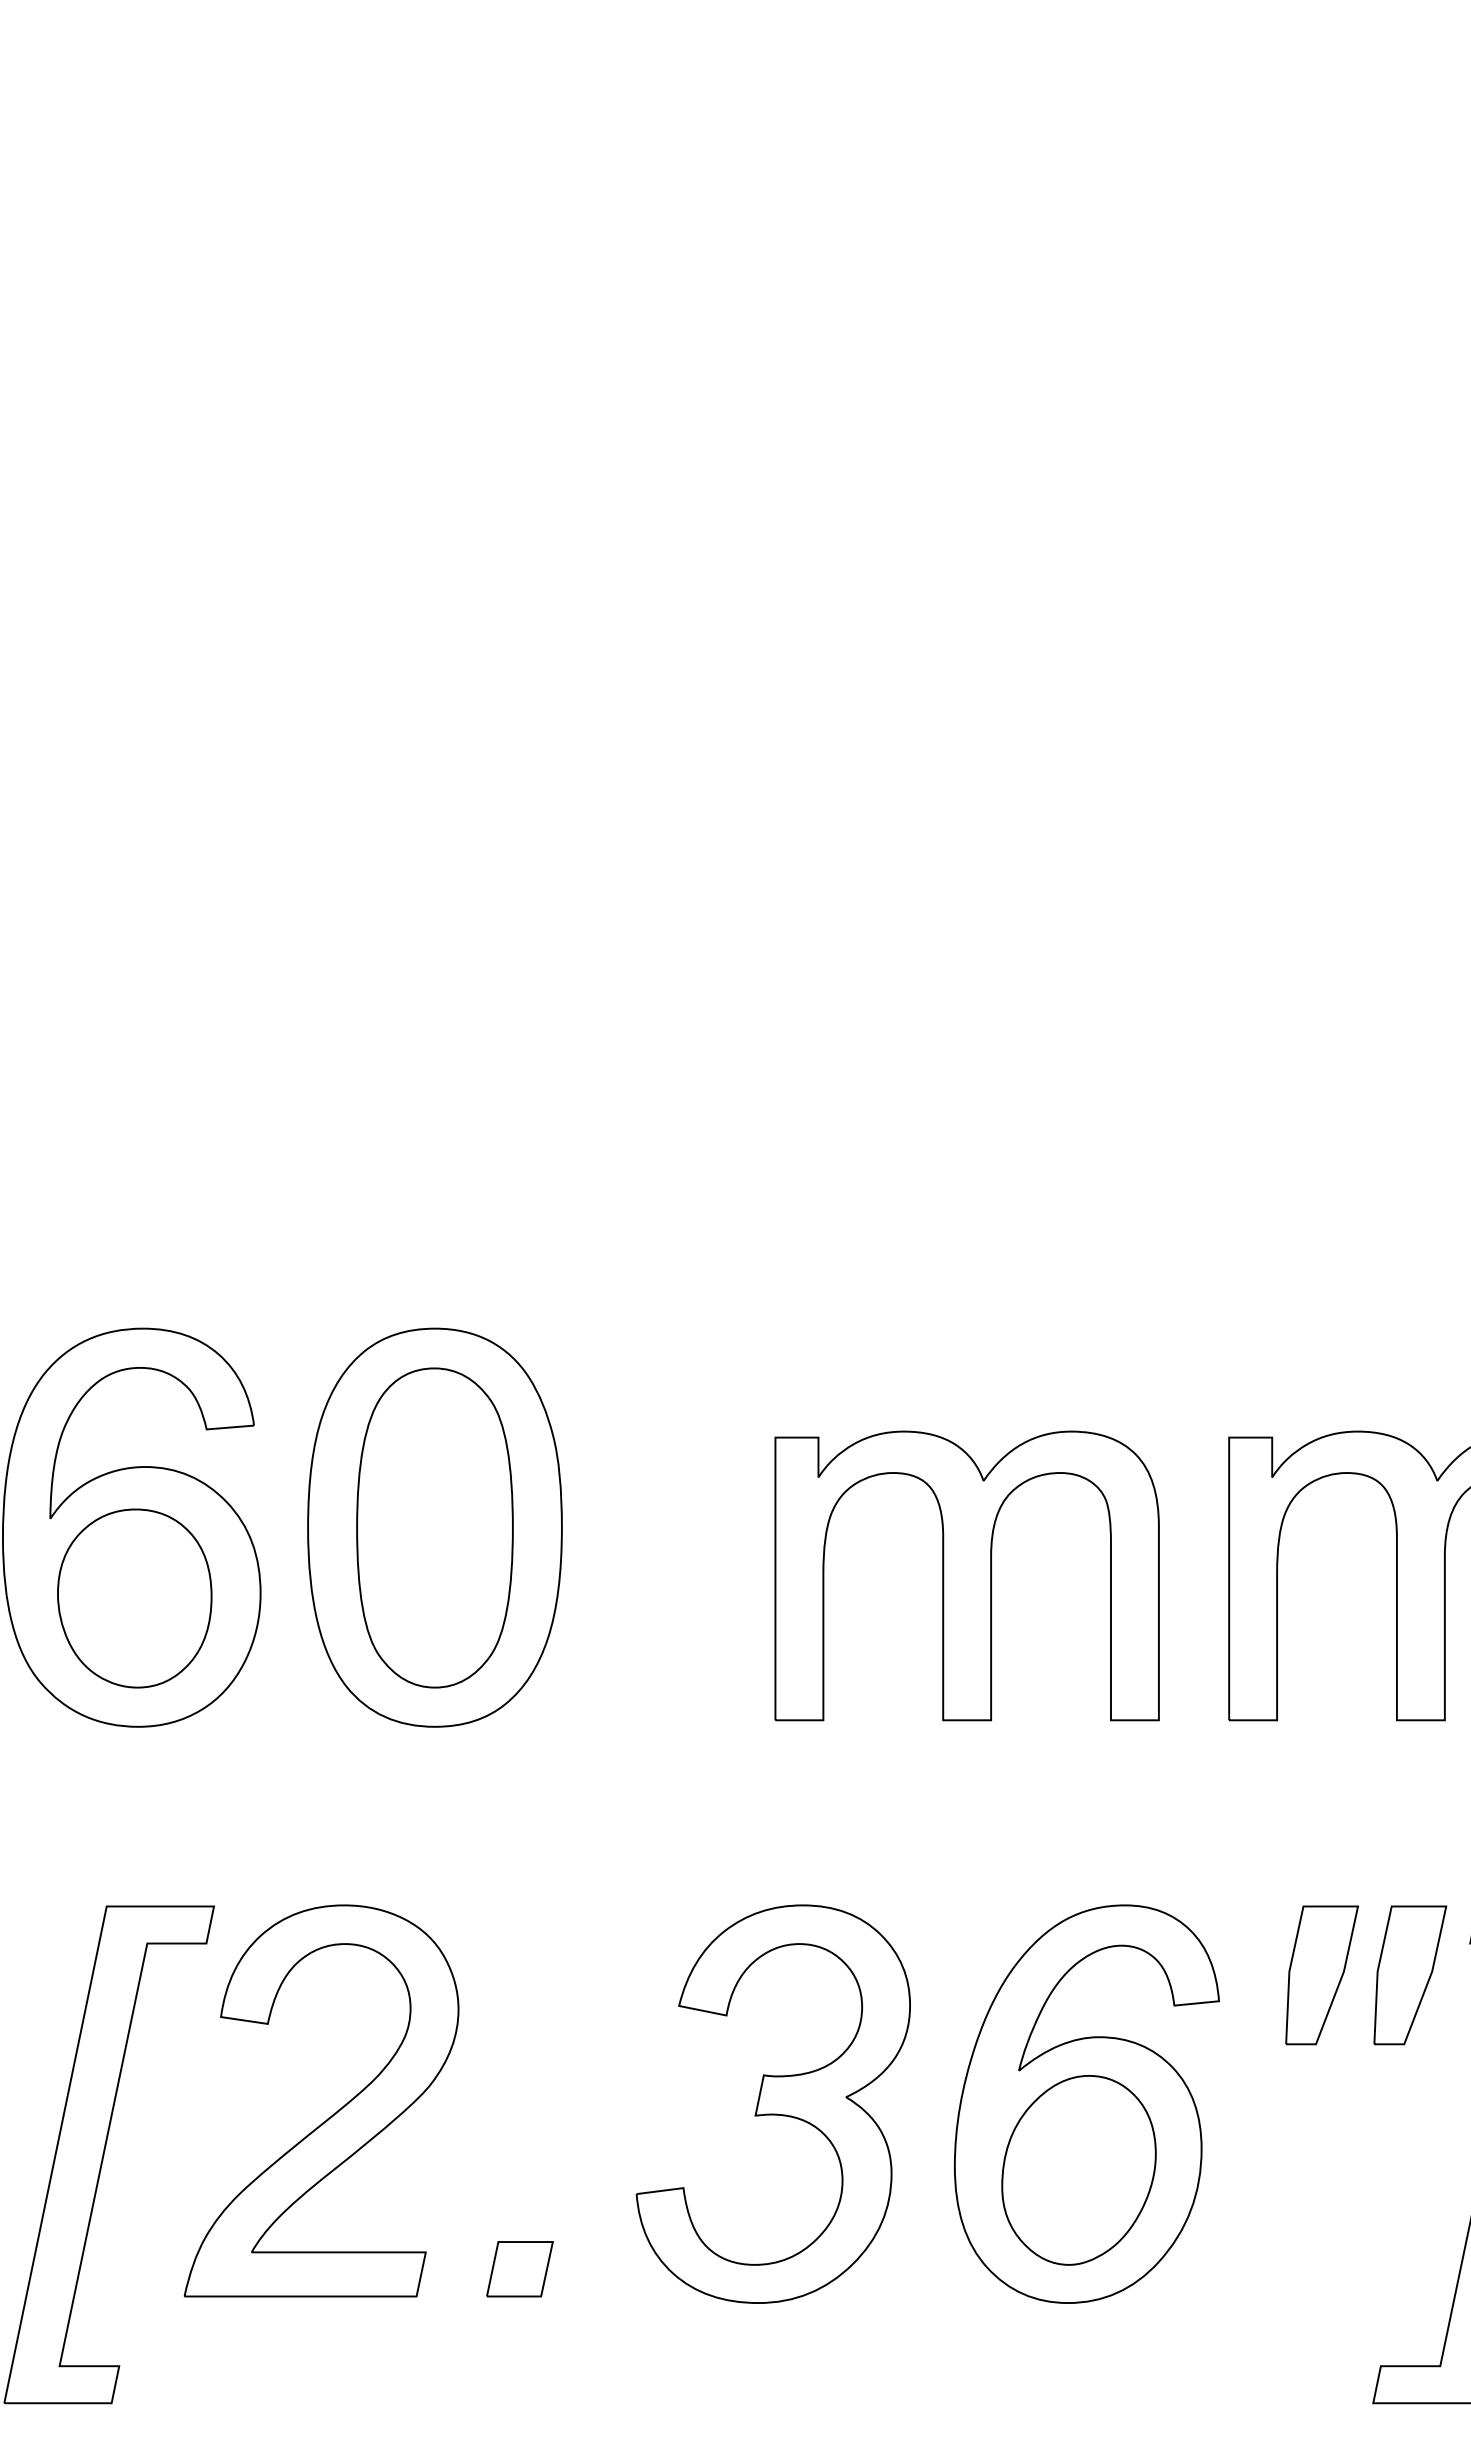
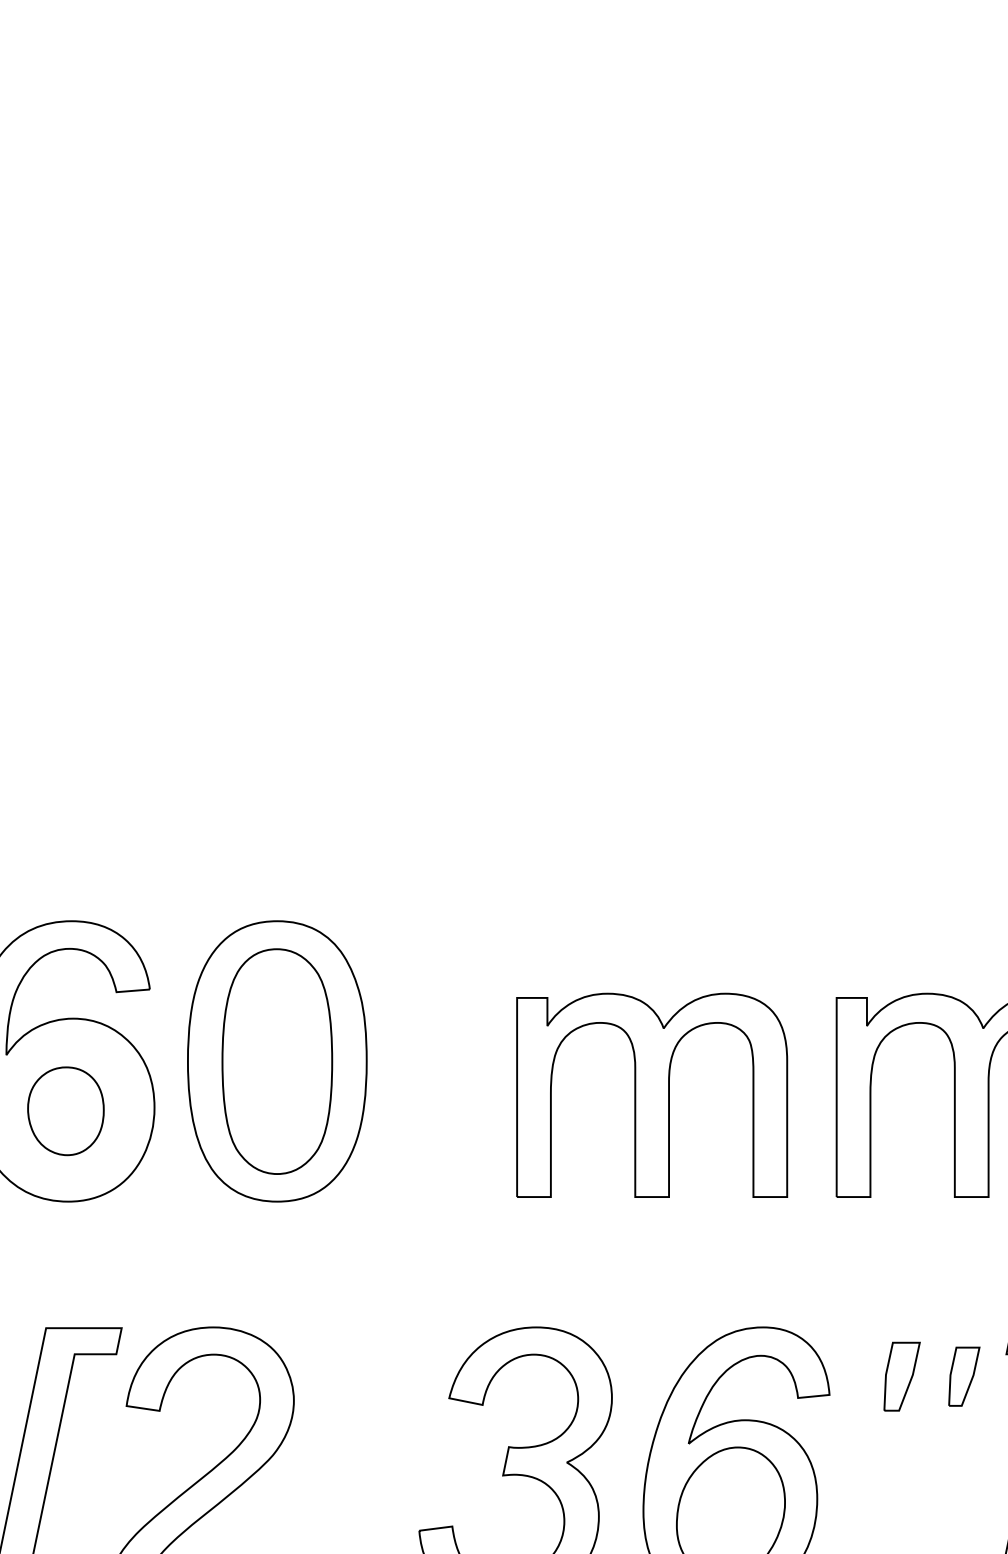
part: (134, 1598) -> (65, 1111), size x0.7
part: (1321, 1975) -> (901, 1376), size x0.7
part: (1410, 1975) -> (964, 1376), size x0.6

